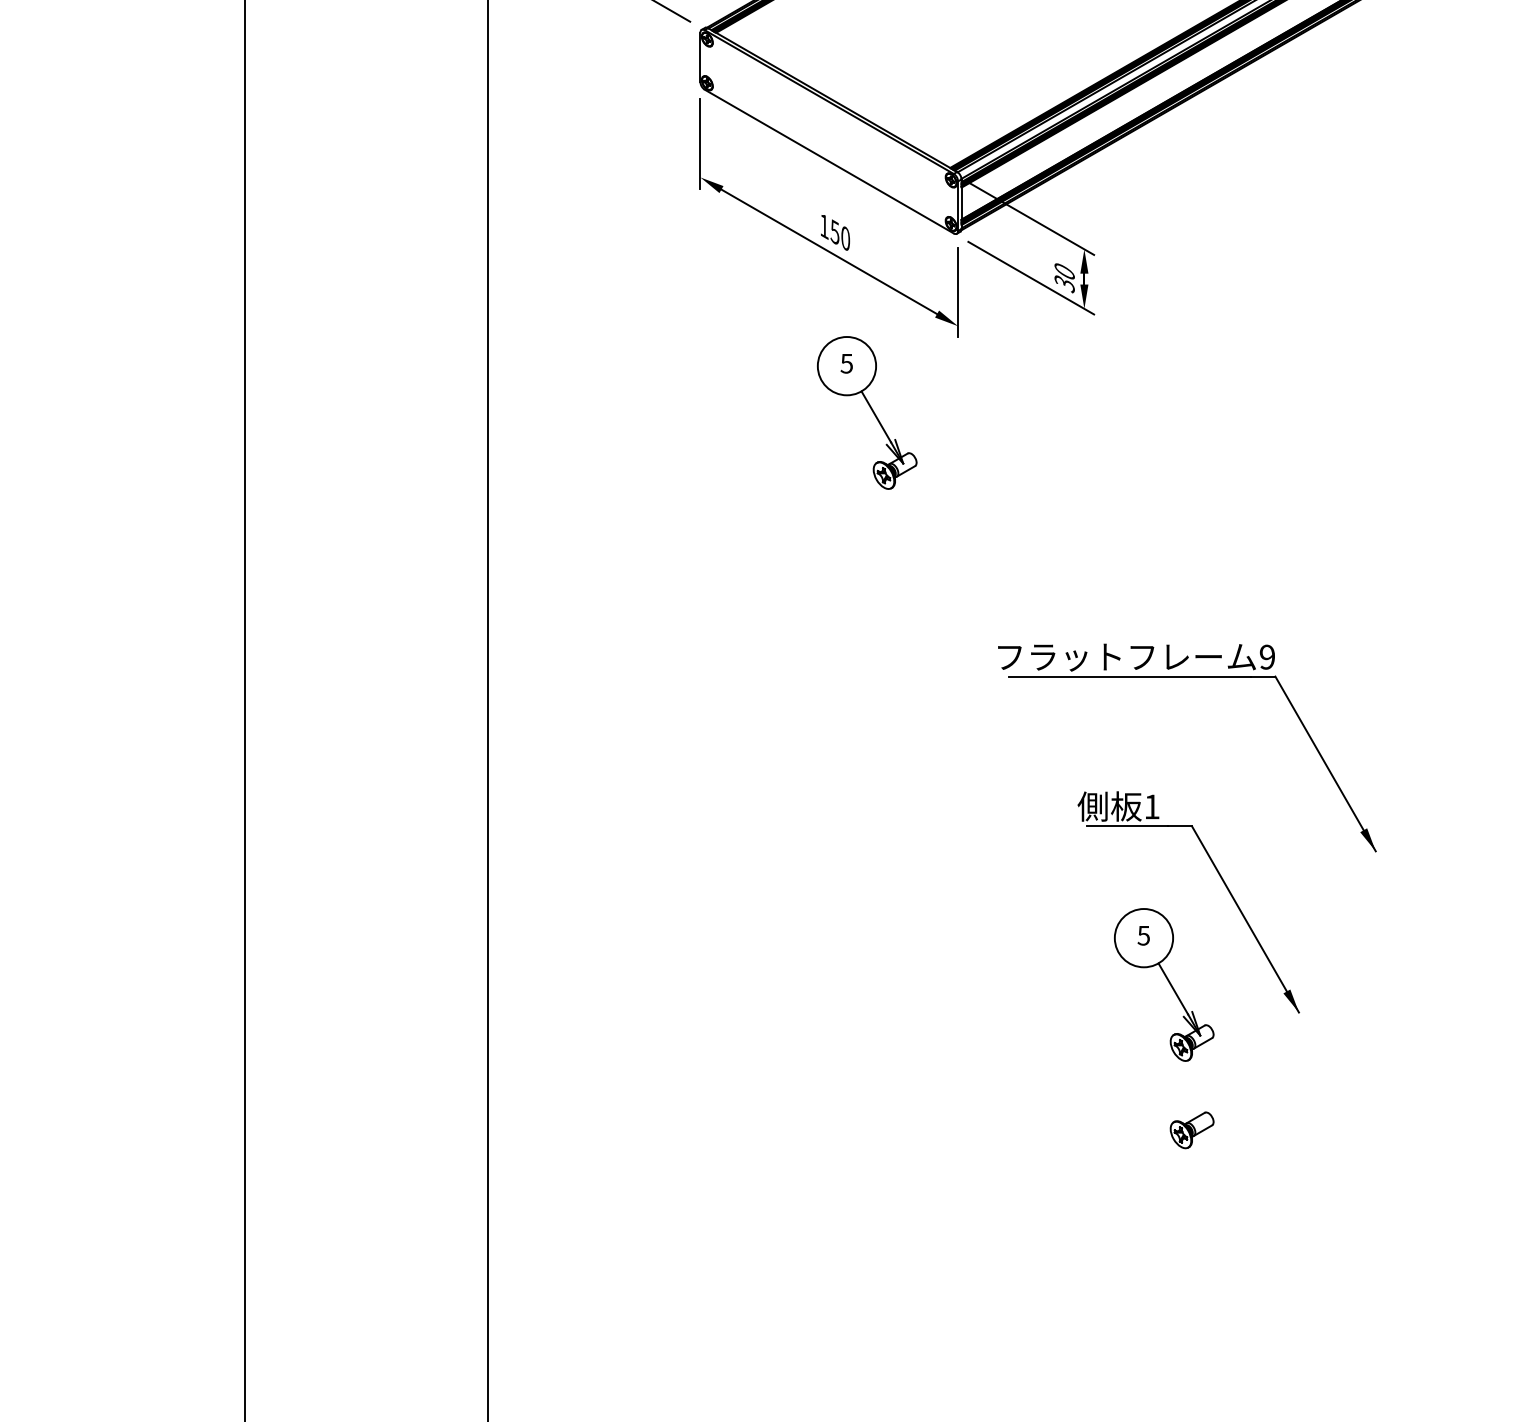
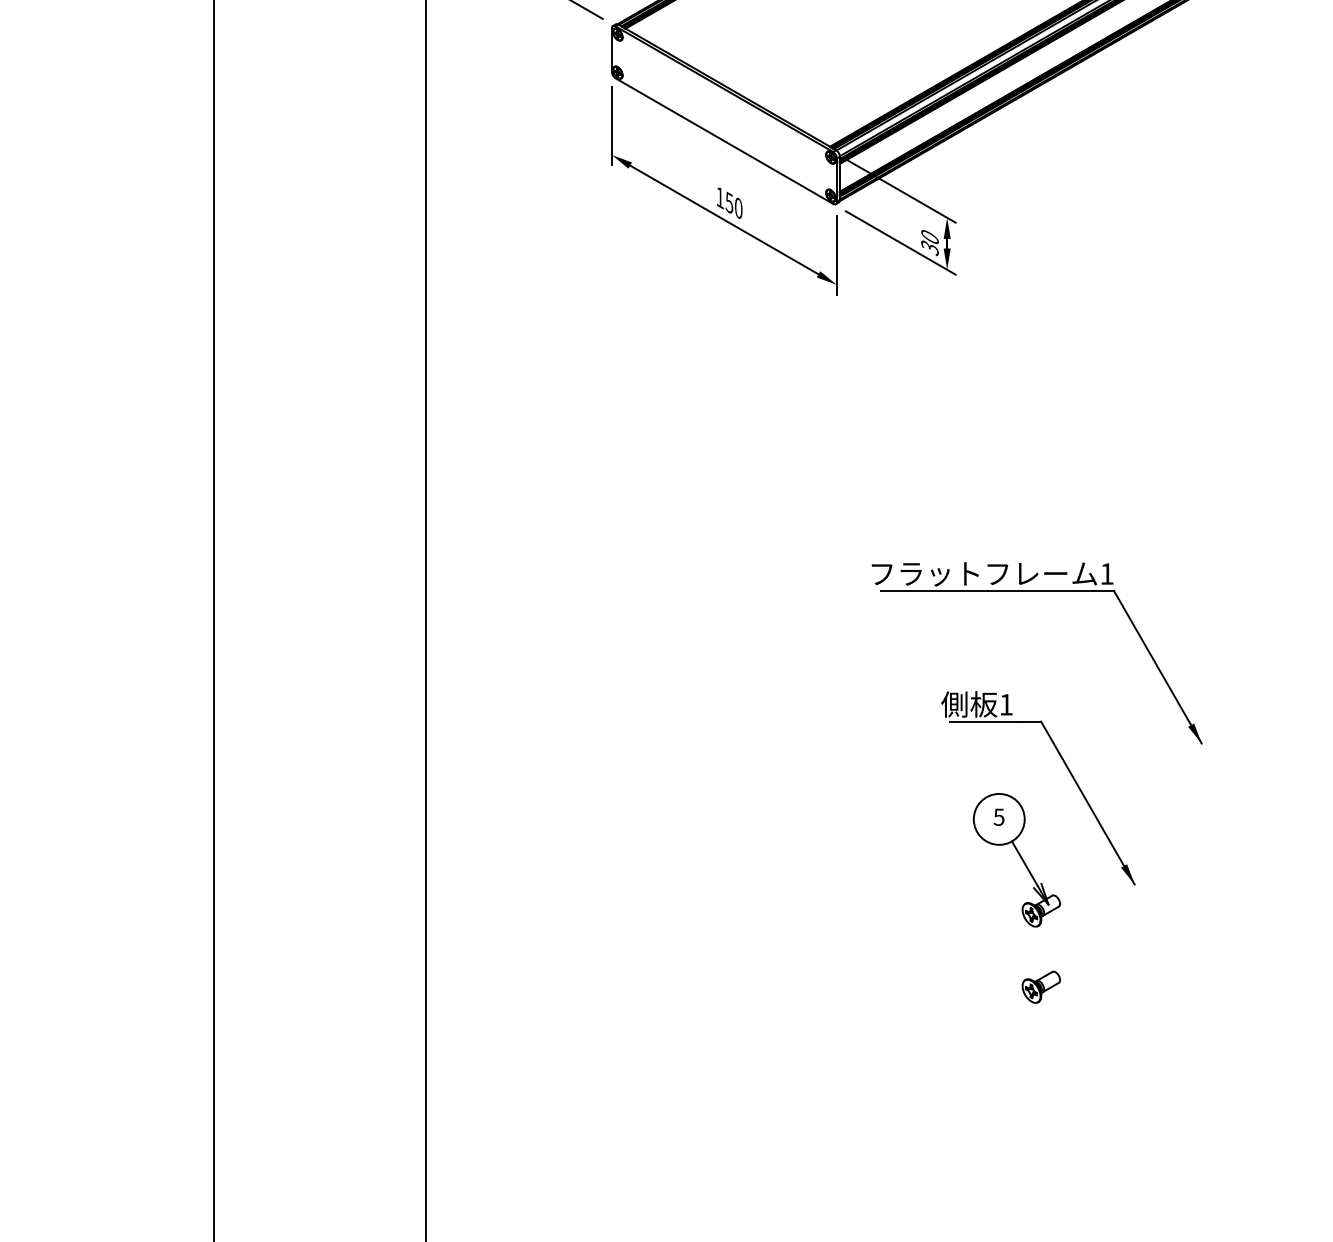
part: (867, 412) -> (757, 360), removed
text: (1266, 656) -> (1106, 573), 9 -> 1

